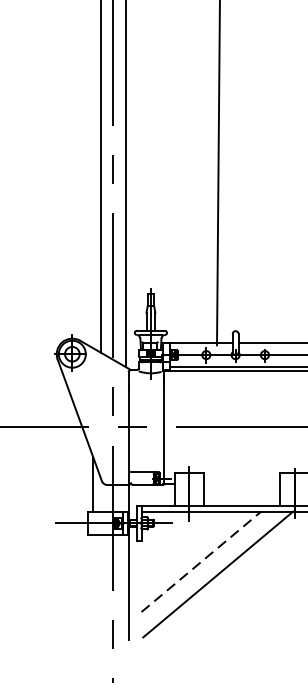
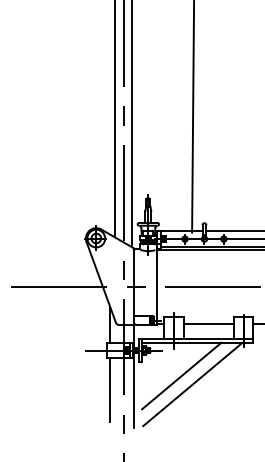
line: (241, 484) -> (208, 324), added
line: (201, 562) -> (181, 376), dashed -> solid
line: (93, 583) -> (110, 390), added

